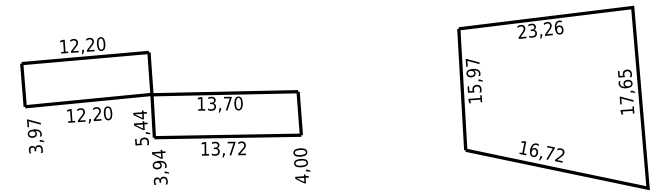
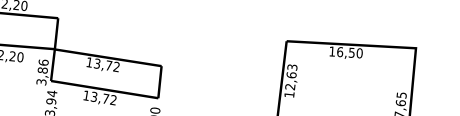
text: (540, 29) -> (346, 52), 23,26 -> 16,50
text: (473, 75) -> (291, 77), 15,97 -> 12,63
text: (238, 103) -> (116, 67), 13,70 -> 13,72
text: (140, 127) -> (42, 71), 5,44 -> 3,86

